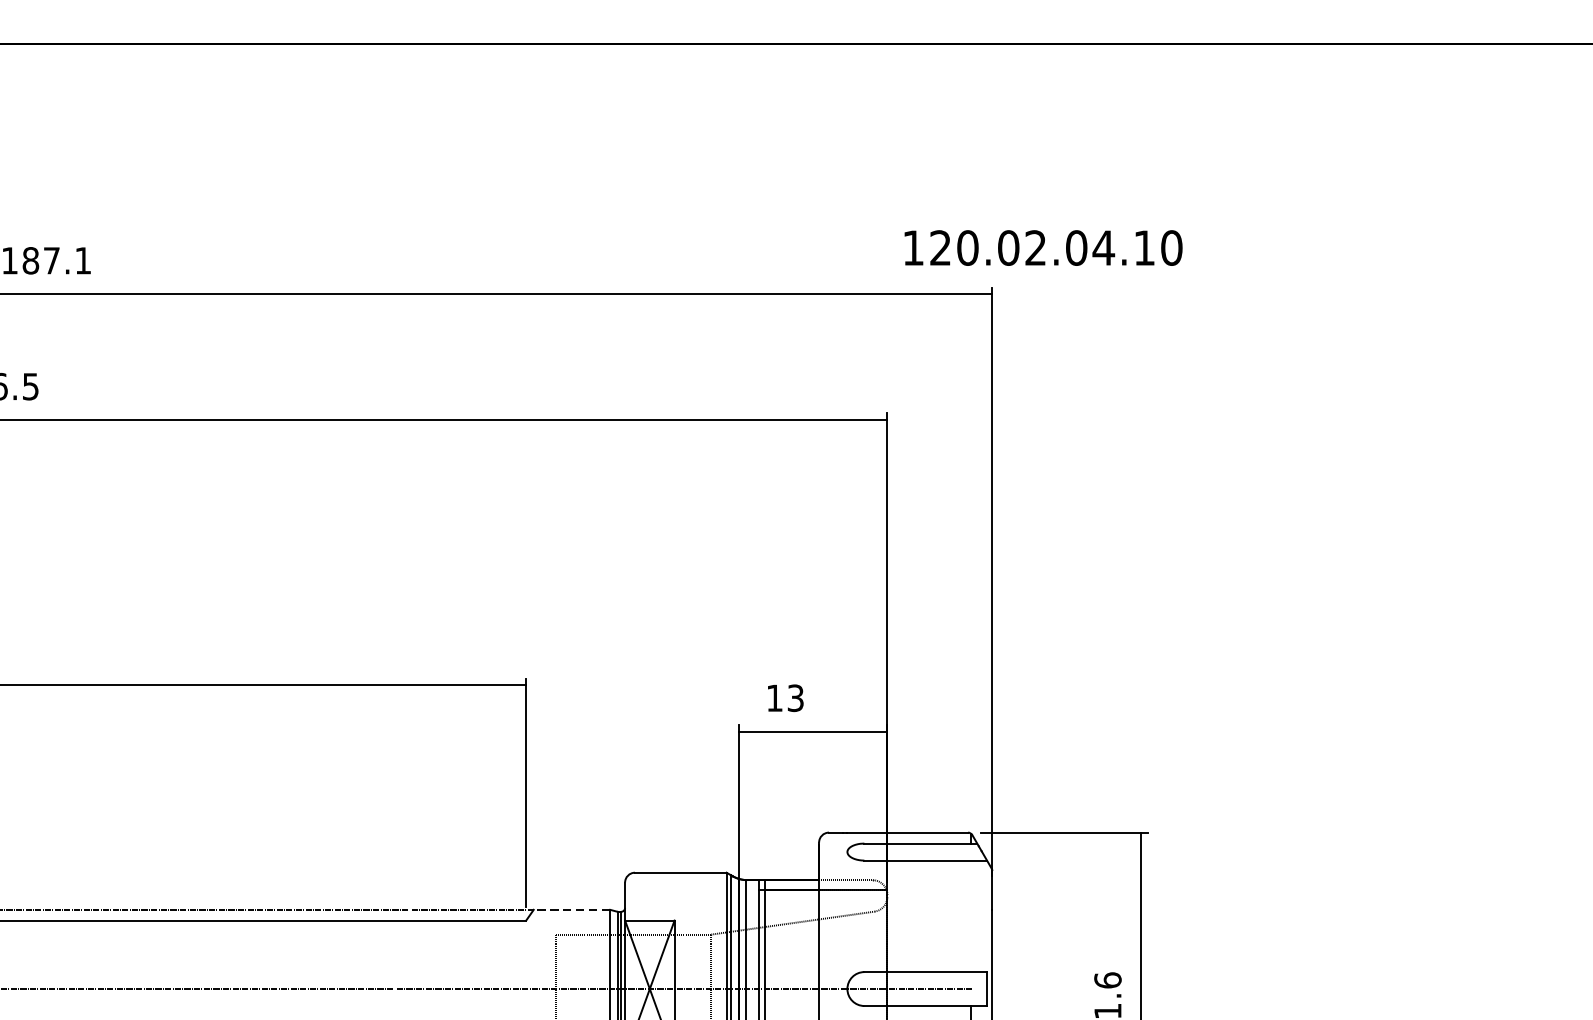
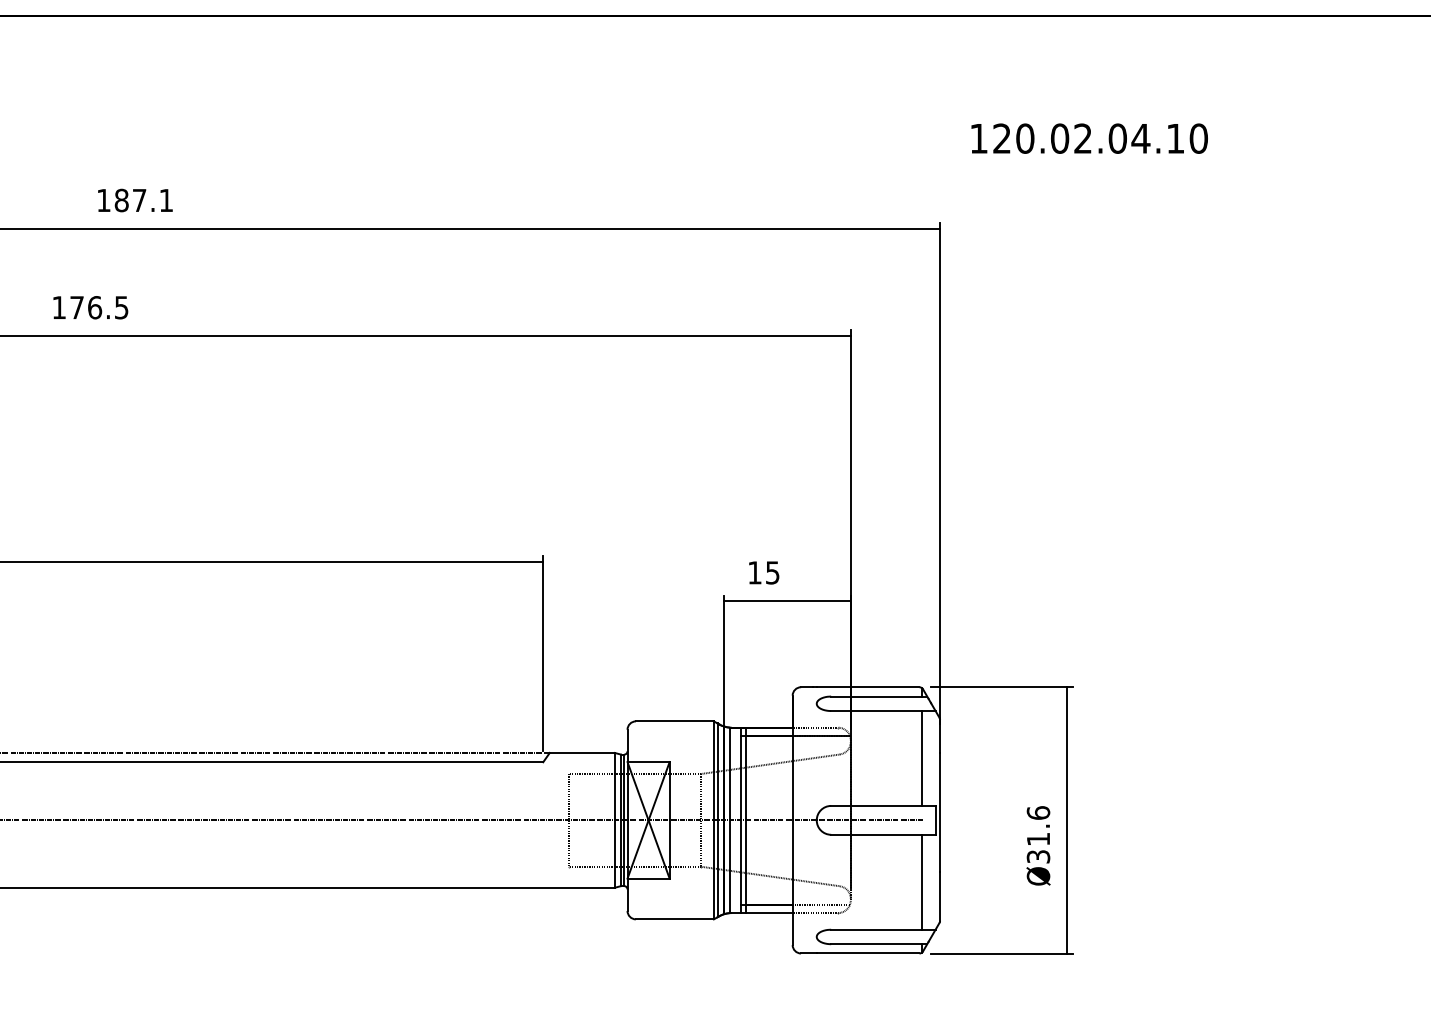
text: (1043, 247) -> (1089, 138), moved
text: (795, 697) -> (772, 572), 13 -> 15
line: (572, 909) -> (582, 752), dashed -> solid
line: (970, 916) -> (921, 758), added

